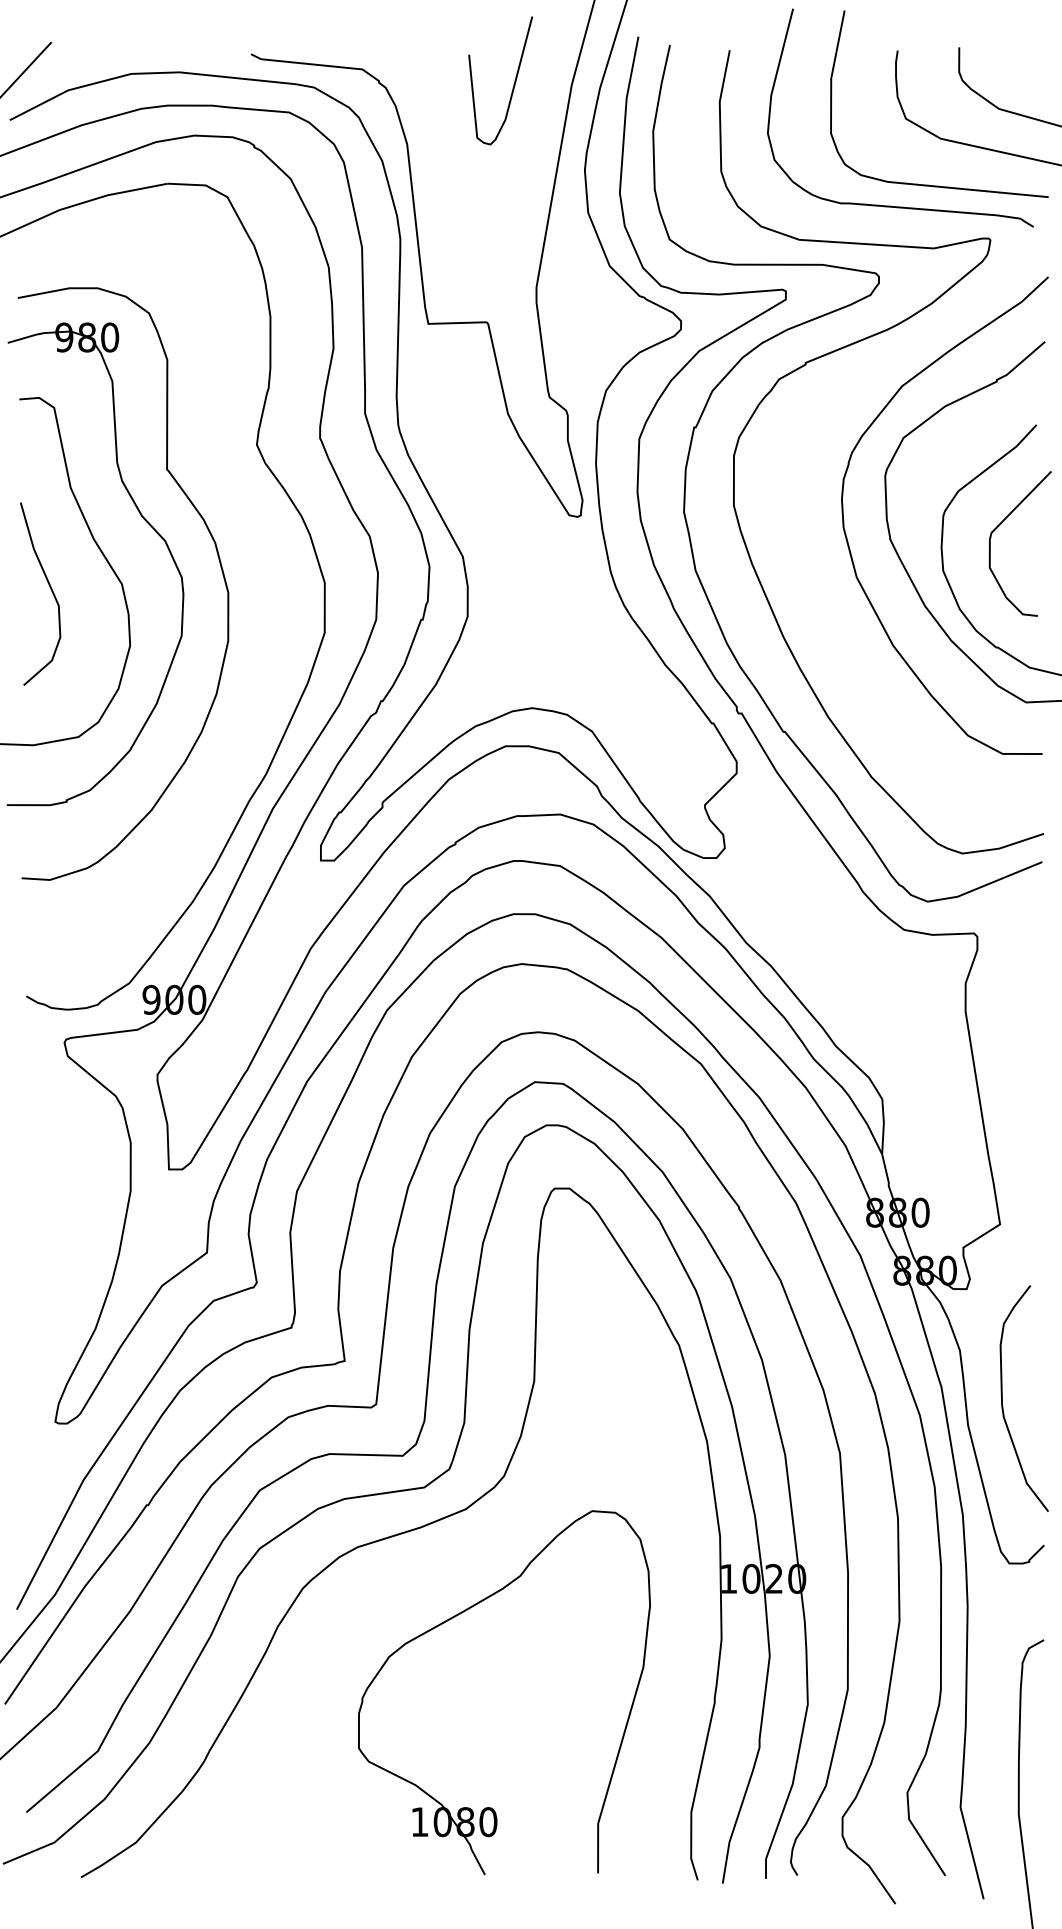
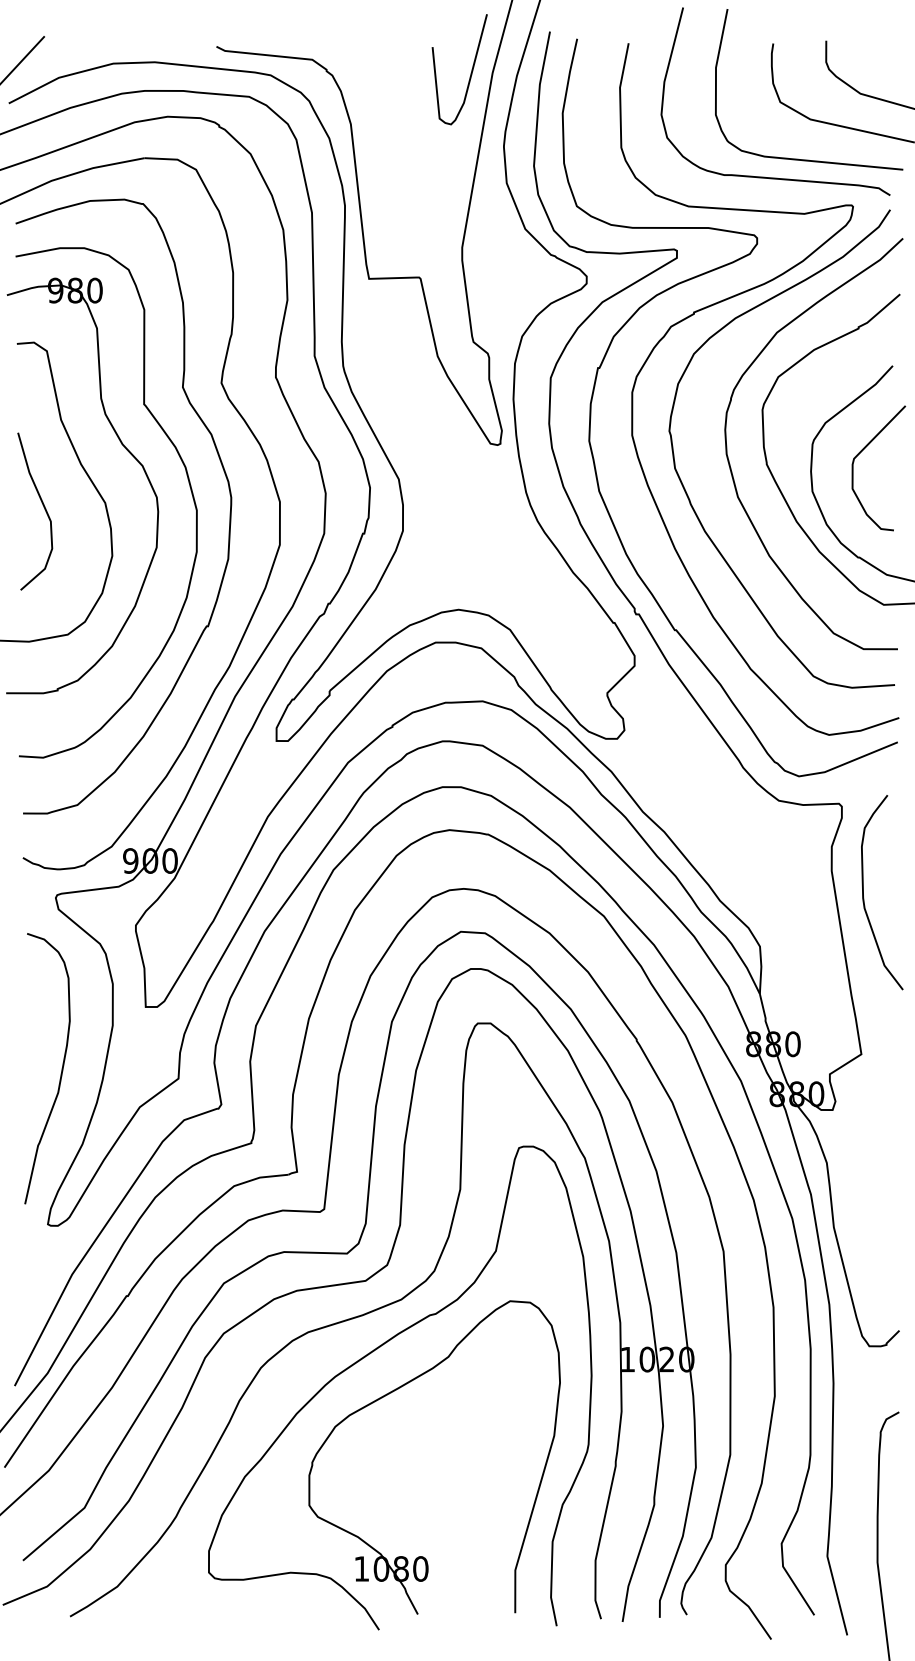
curve: (513, 84) -> (470, 72), moved
curve: (257, 542) -> (221, 467), added
curve: (797, 571) -> (686, 492), added
curve: (70, 1245) -> (60, 1072), added
curve: (1002, 1398) -> (863, 892), moved
curve: (434, 1569) -> (374, 1351), added

